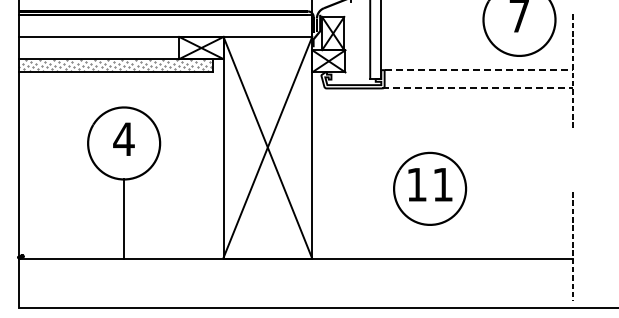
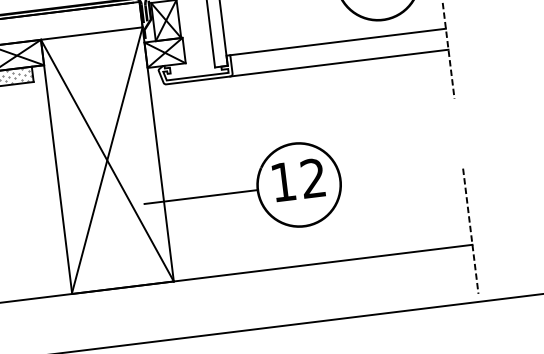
line: (479, 70) -> (339, 42), dashed -> solid
line: (478, 88) -> (340, 63), dashed -> solid
text: (442, 184) -> (312, 178), 11 -> 12
line: (344, 188) -> (200, 196), added

